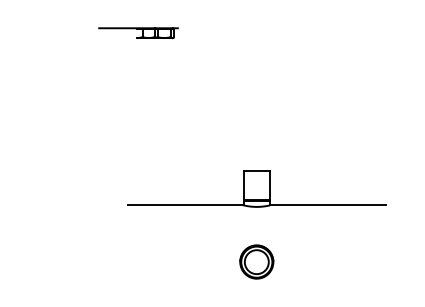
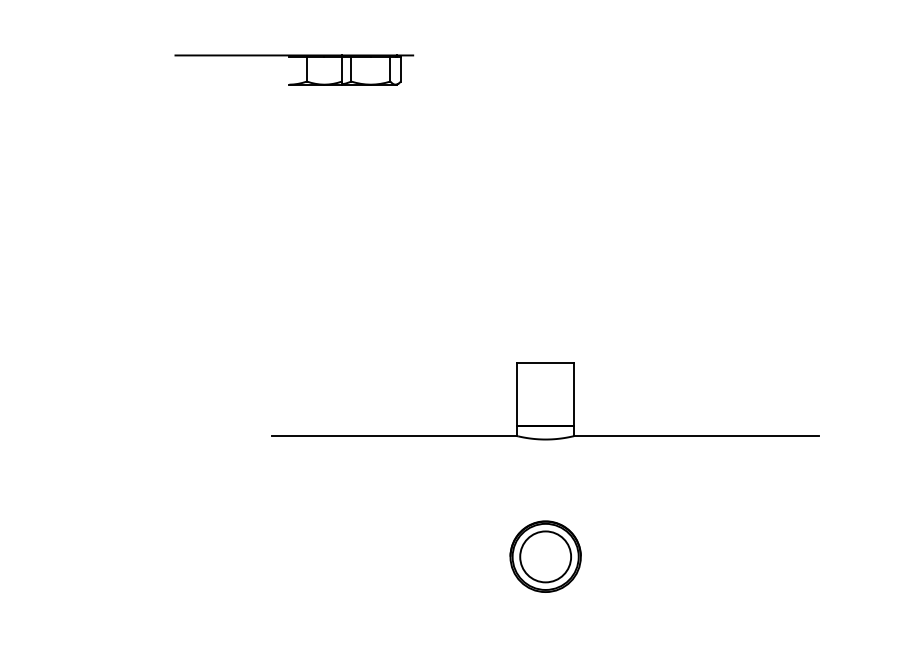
part: (138, 33) -> (294, 71), size x1.4

